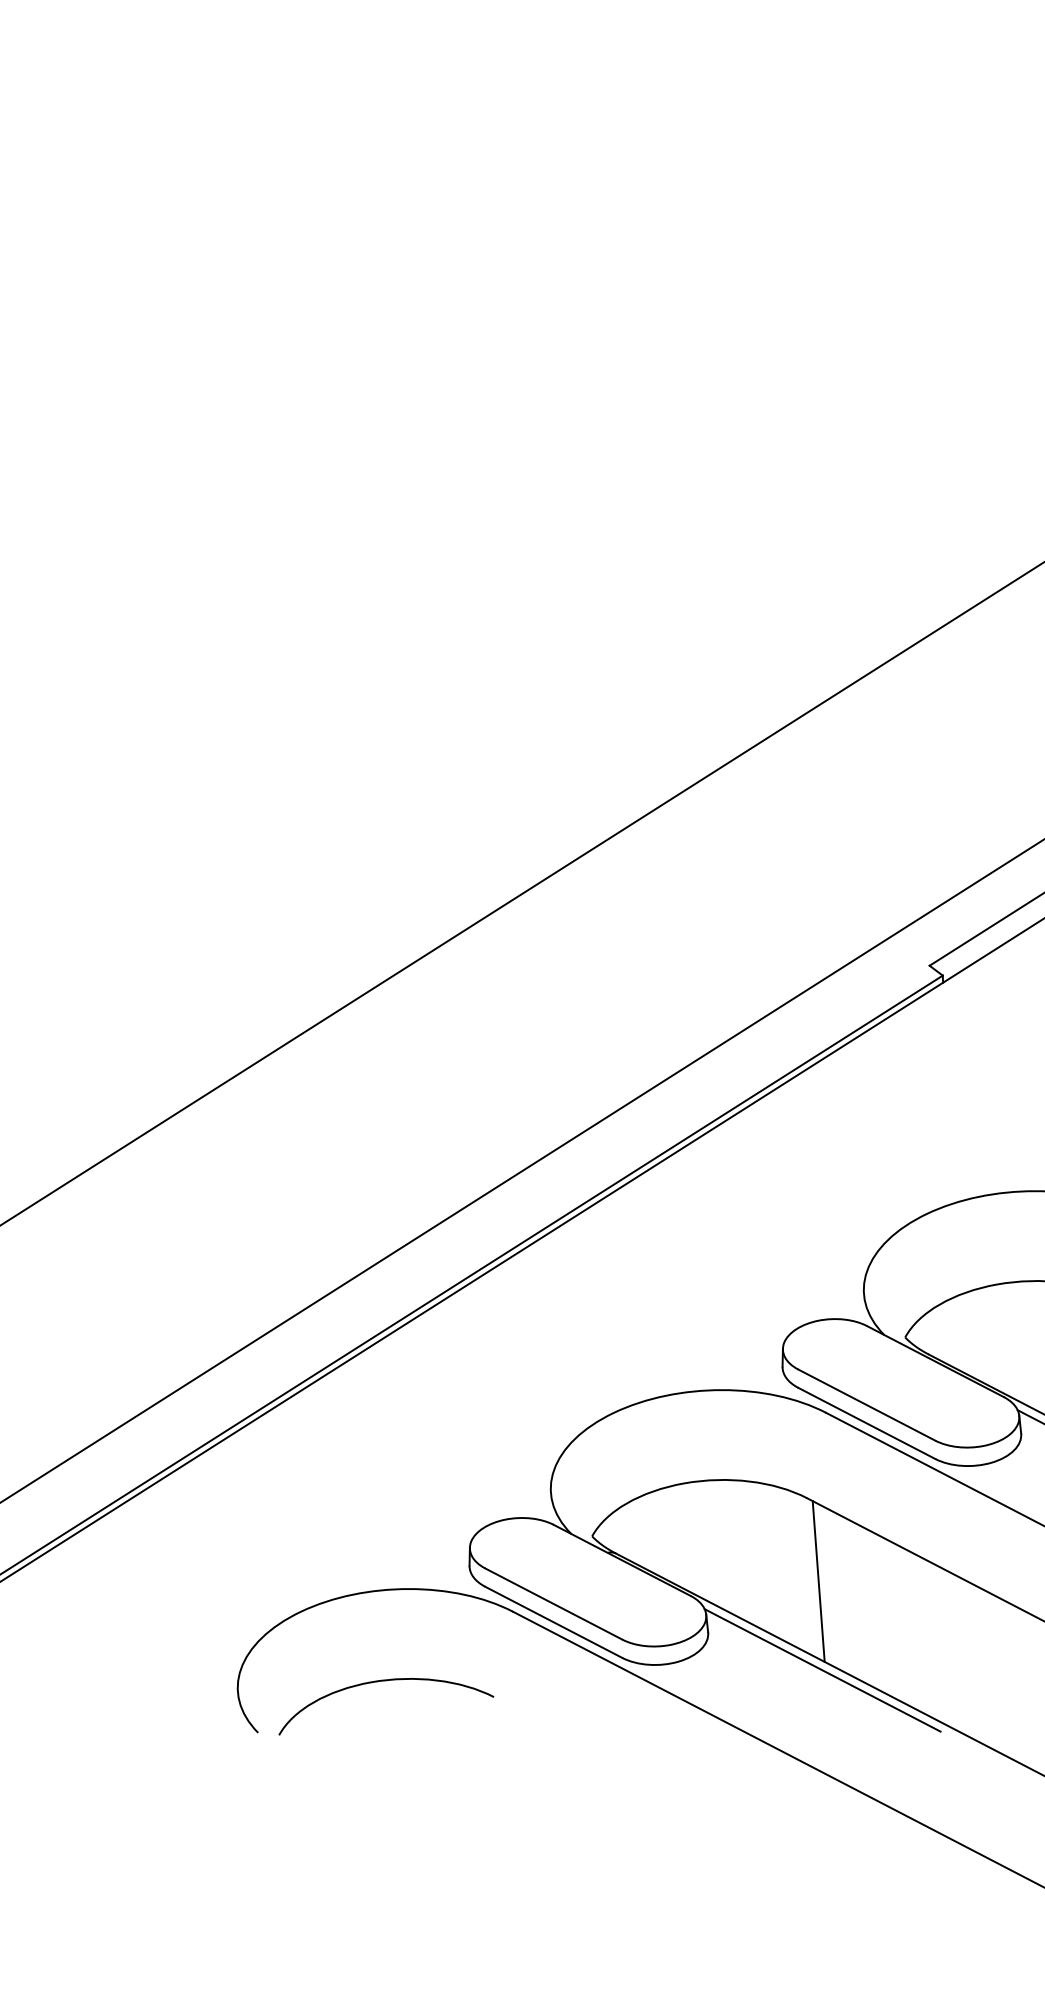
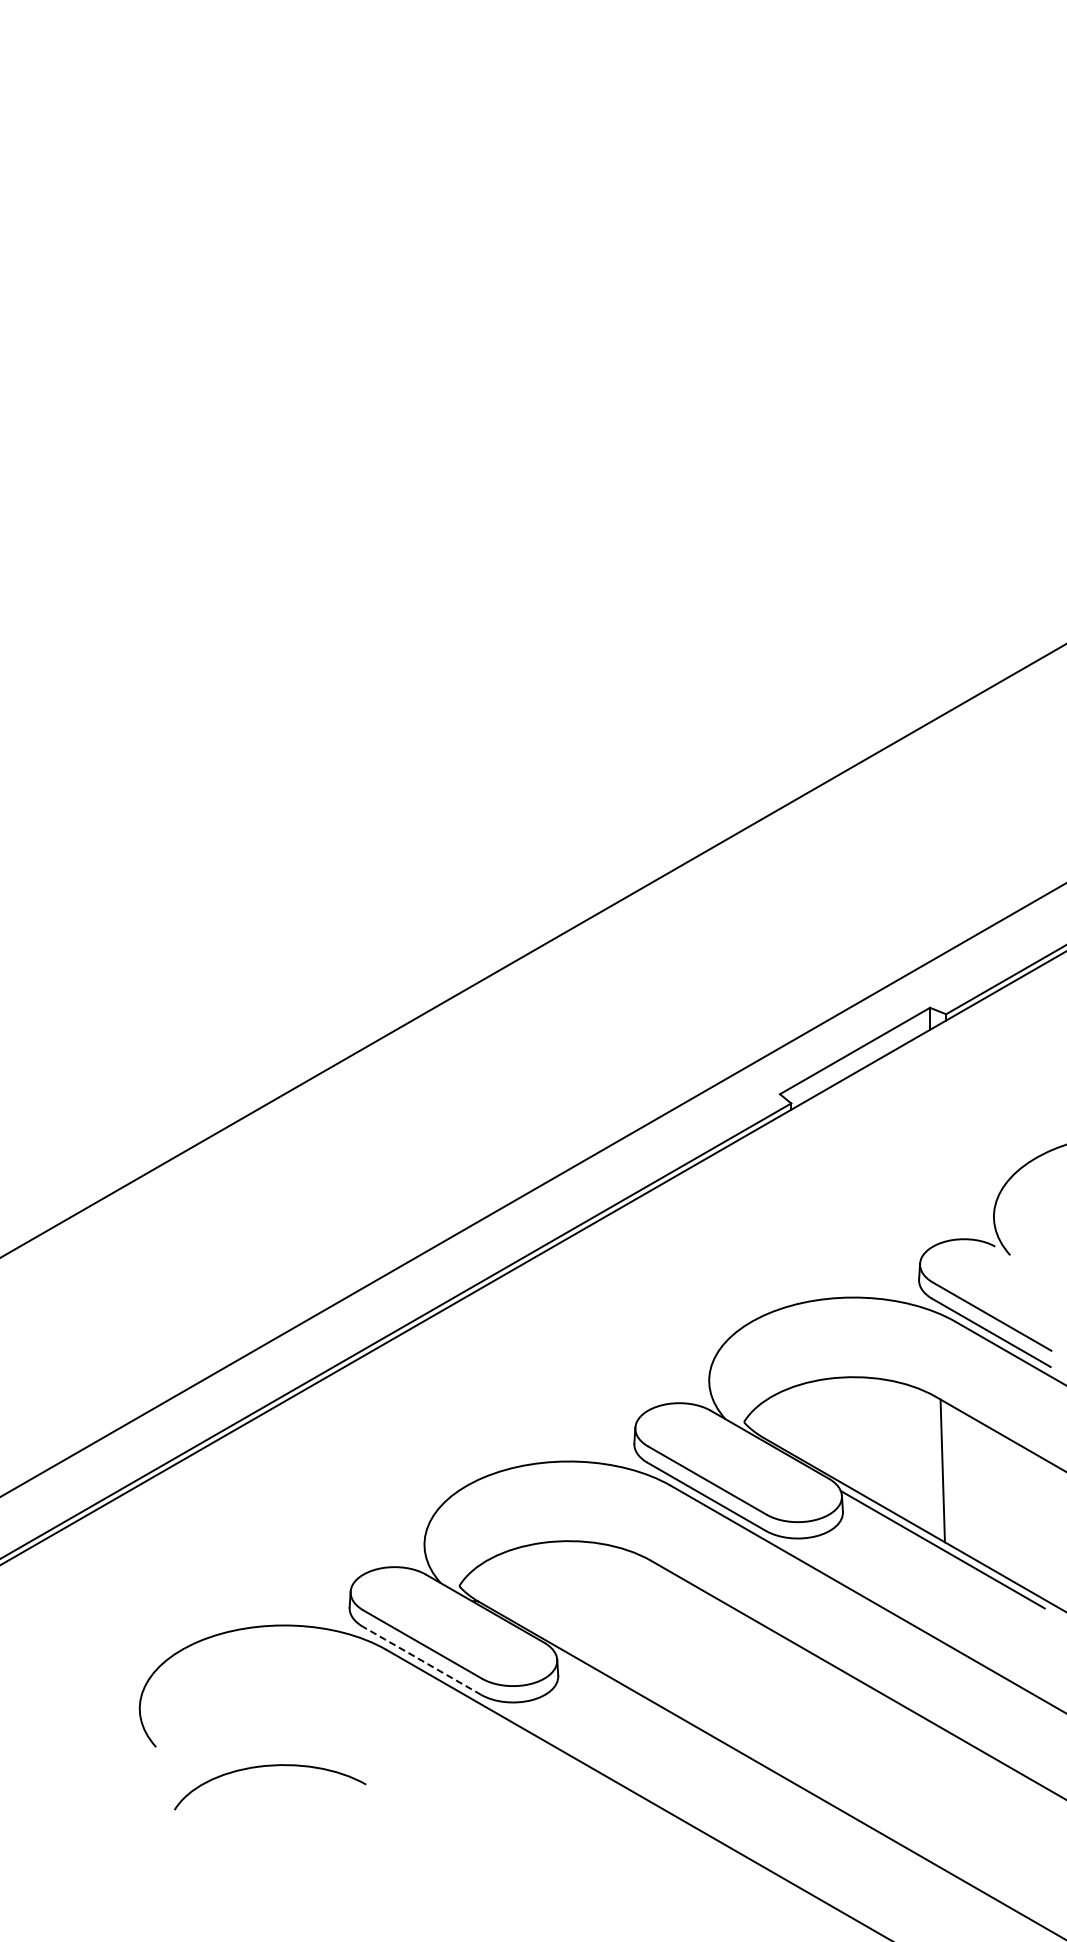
line: (818, 1581) -> (657, 1634), removed
line: (553, 1622) -> (421, 1660), solid -> dashed
line: (823, 1670) -> (658, 1713), removed
curve: (385, 1681) -> (270, 1766), moved

